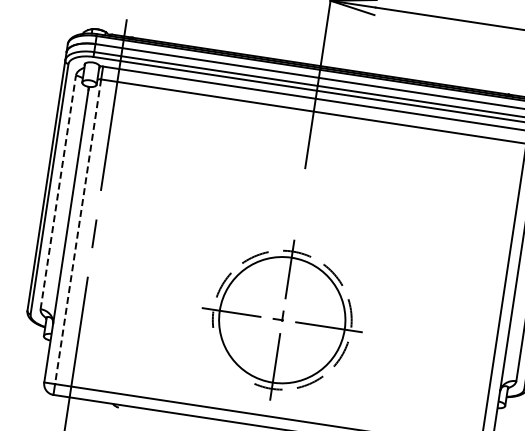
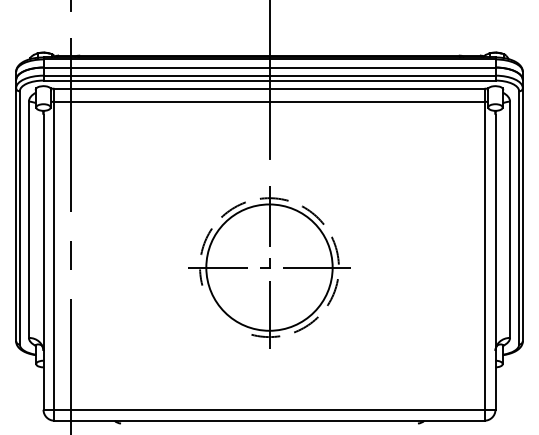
line: (57, 192) -> (28, 219), dashed -> solid
line: (78, 232) -> (54, 256), dashed -> solid
part: (282, 320) -> (269, 267), moved

